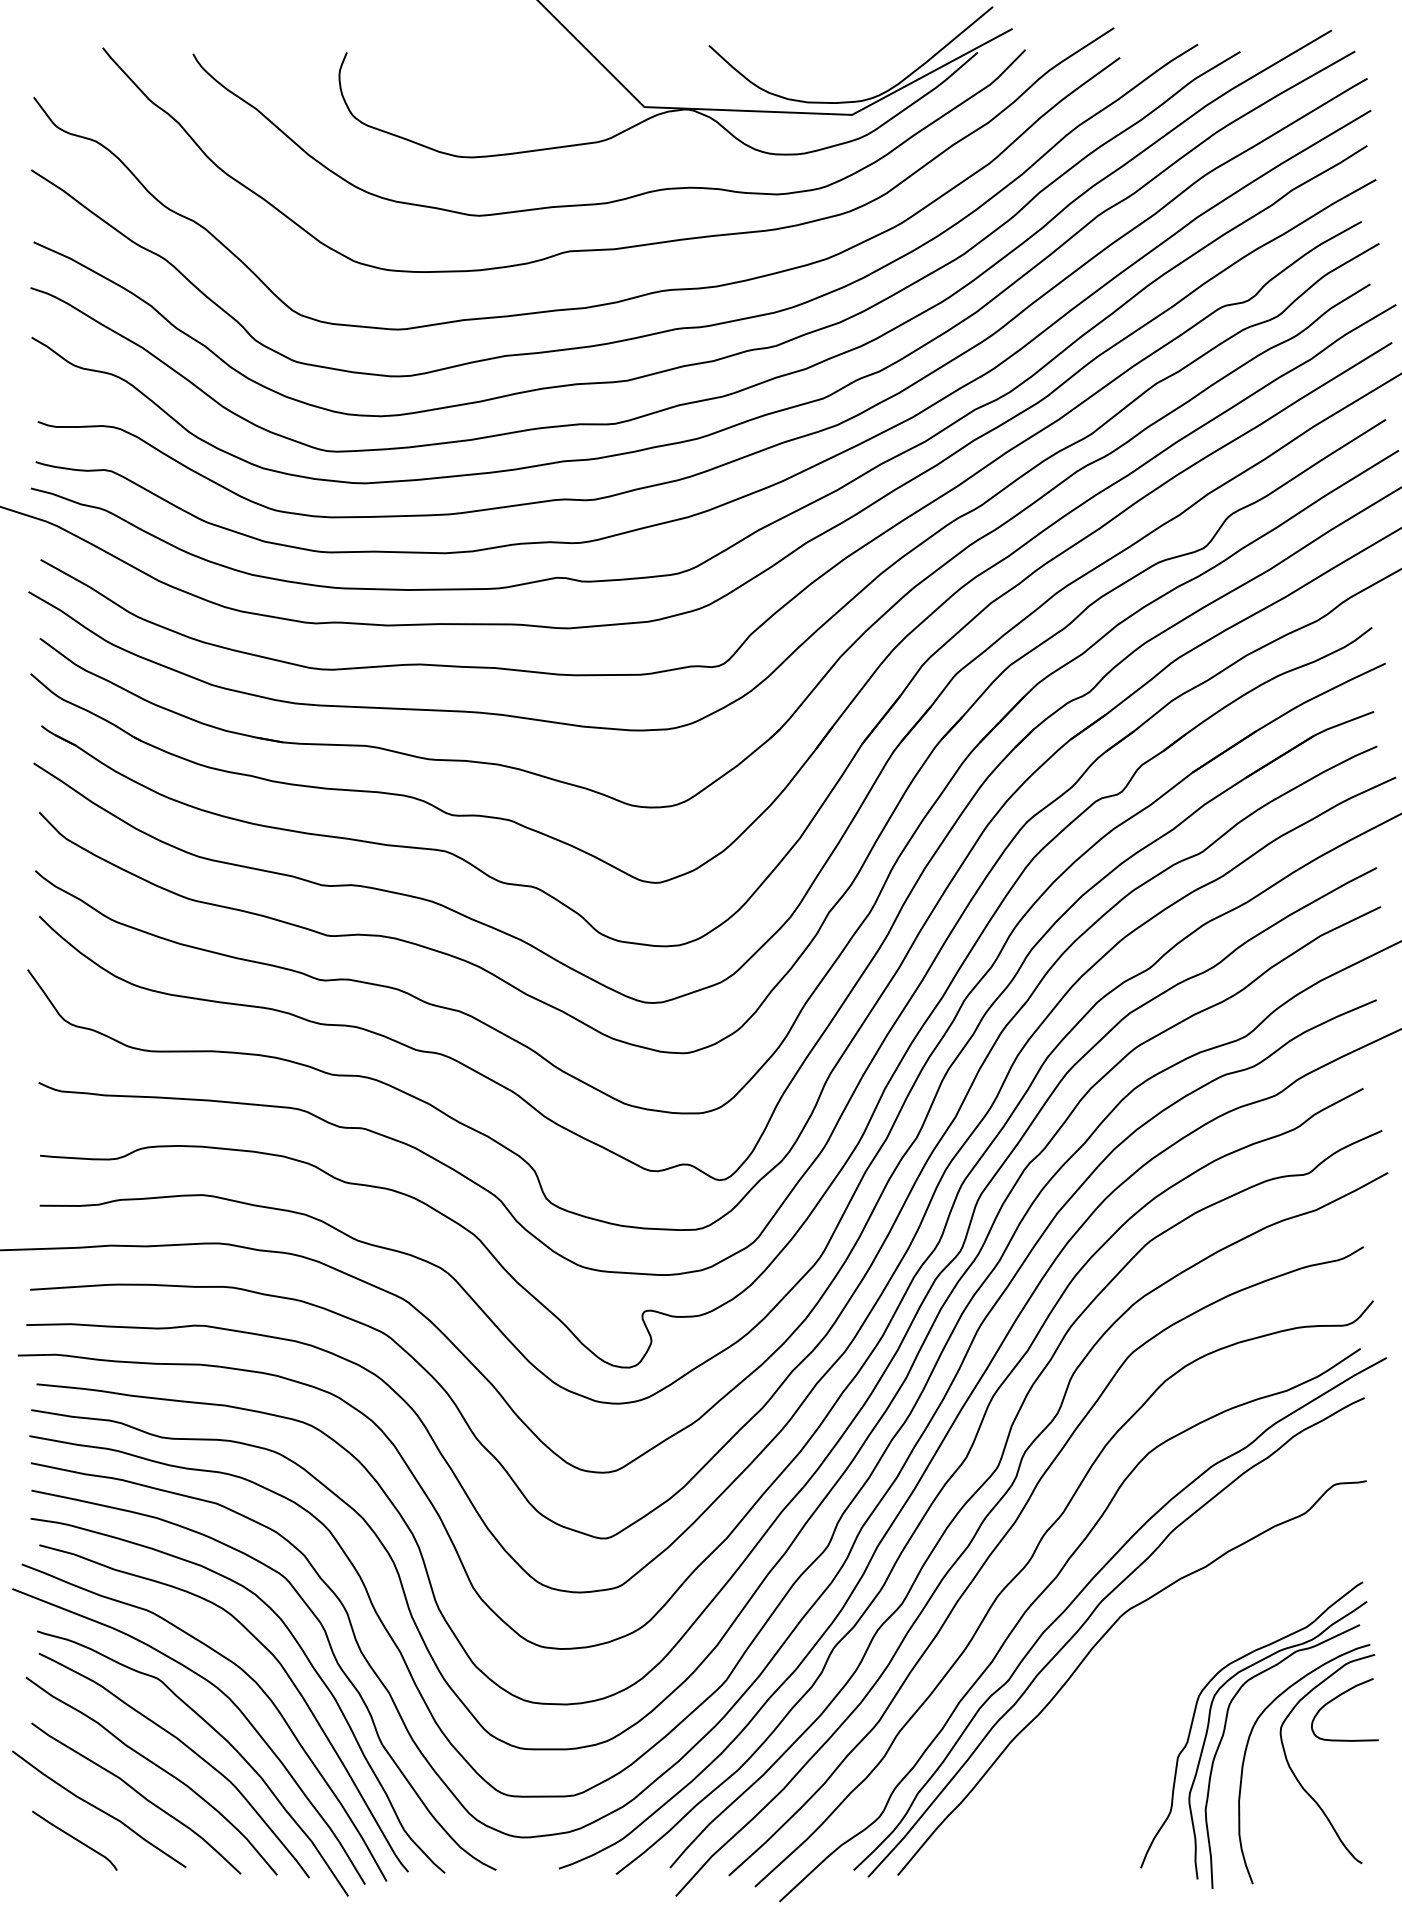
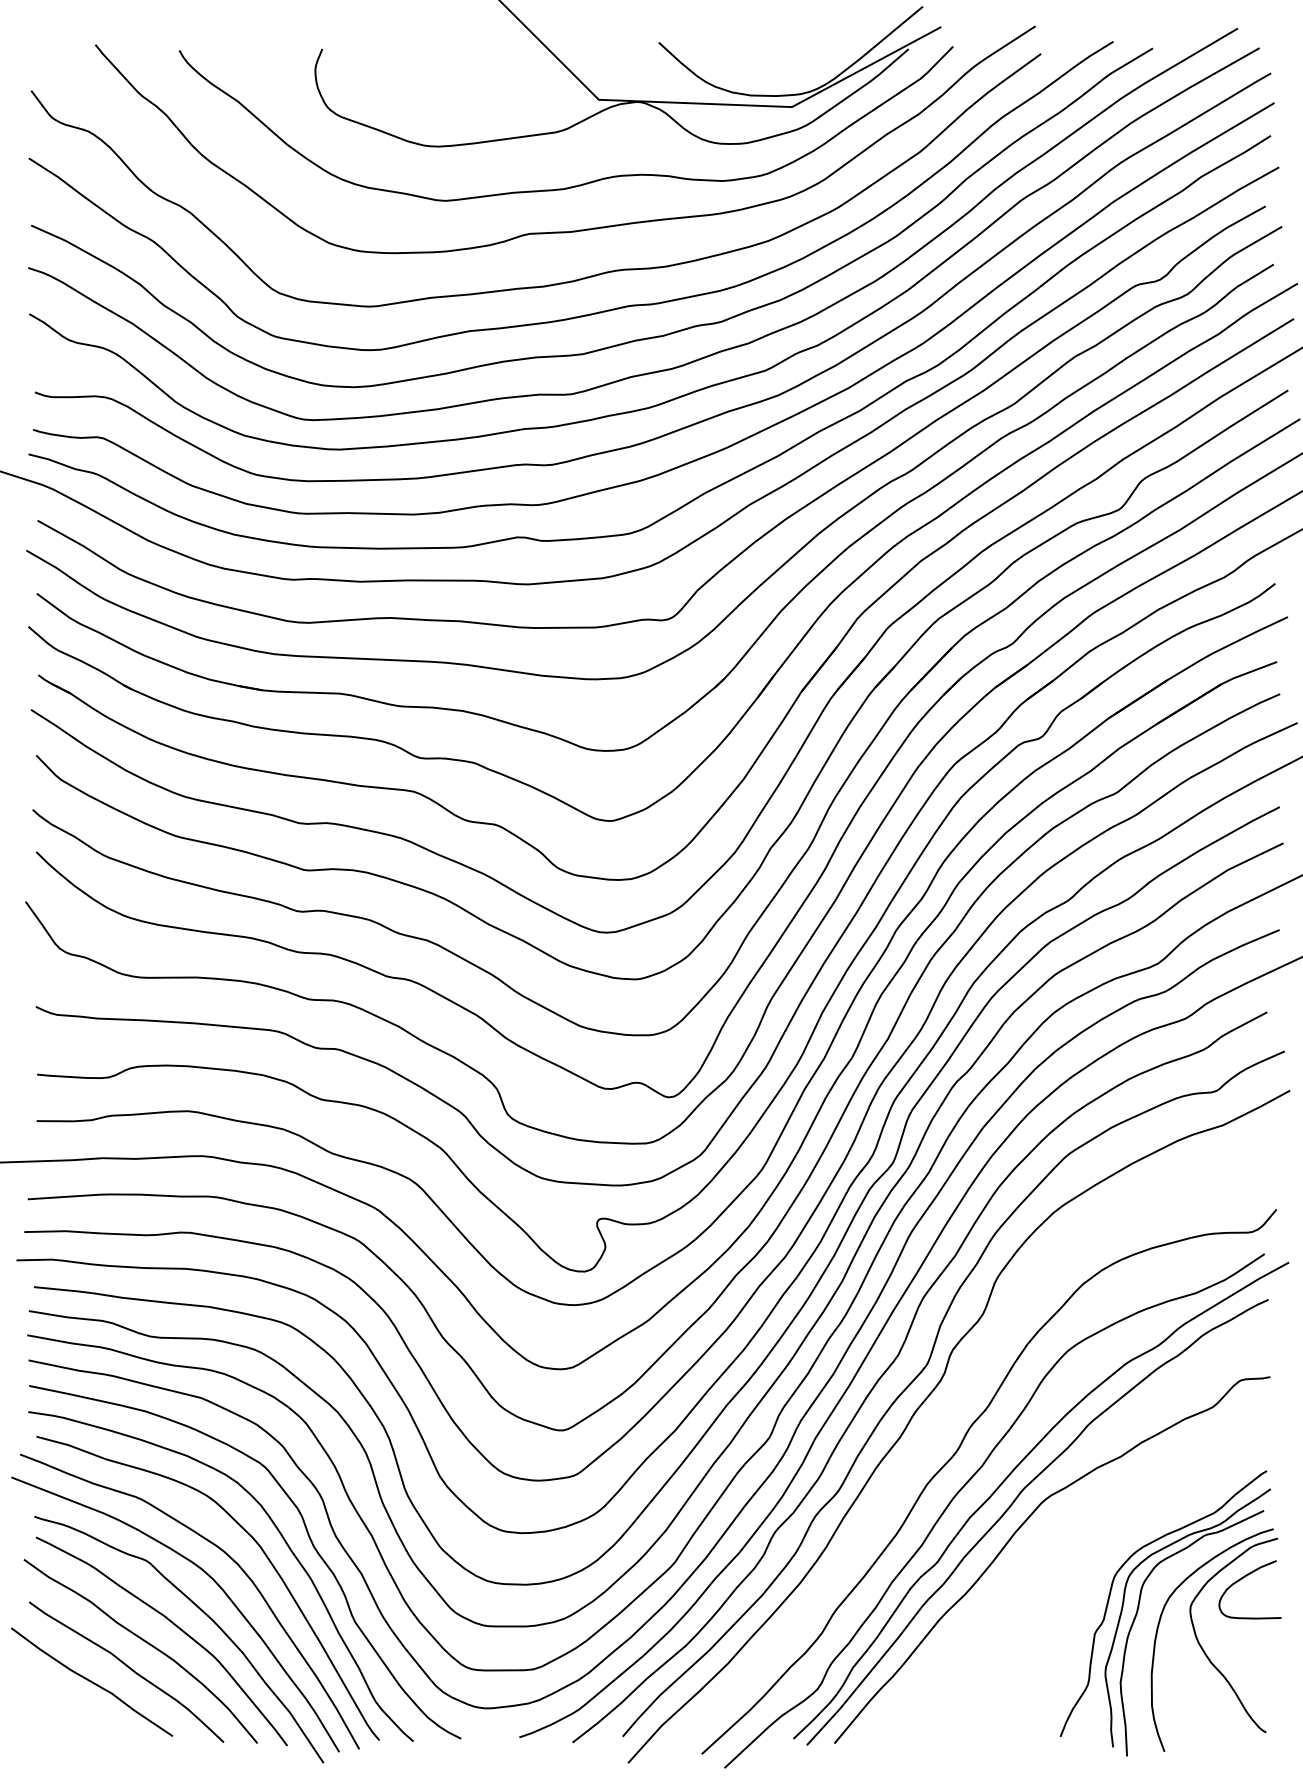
curve: (1010, 1530) -> (939, 1423), removed
curve: (74, 1839) -> (69, 1710), removed

